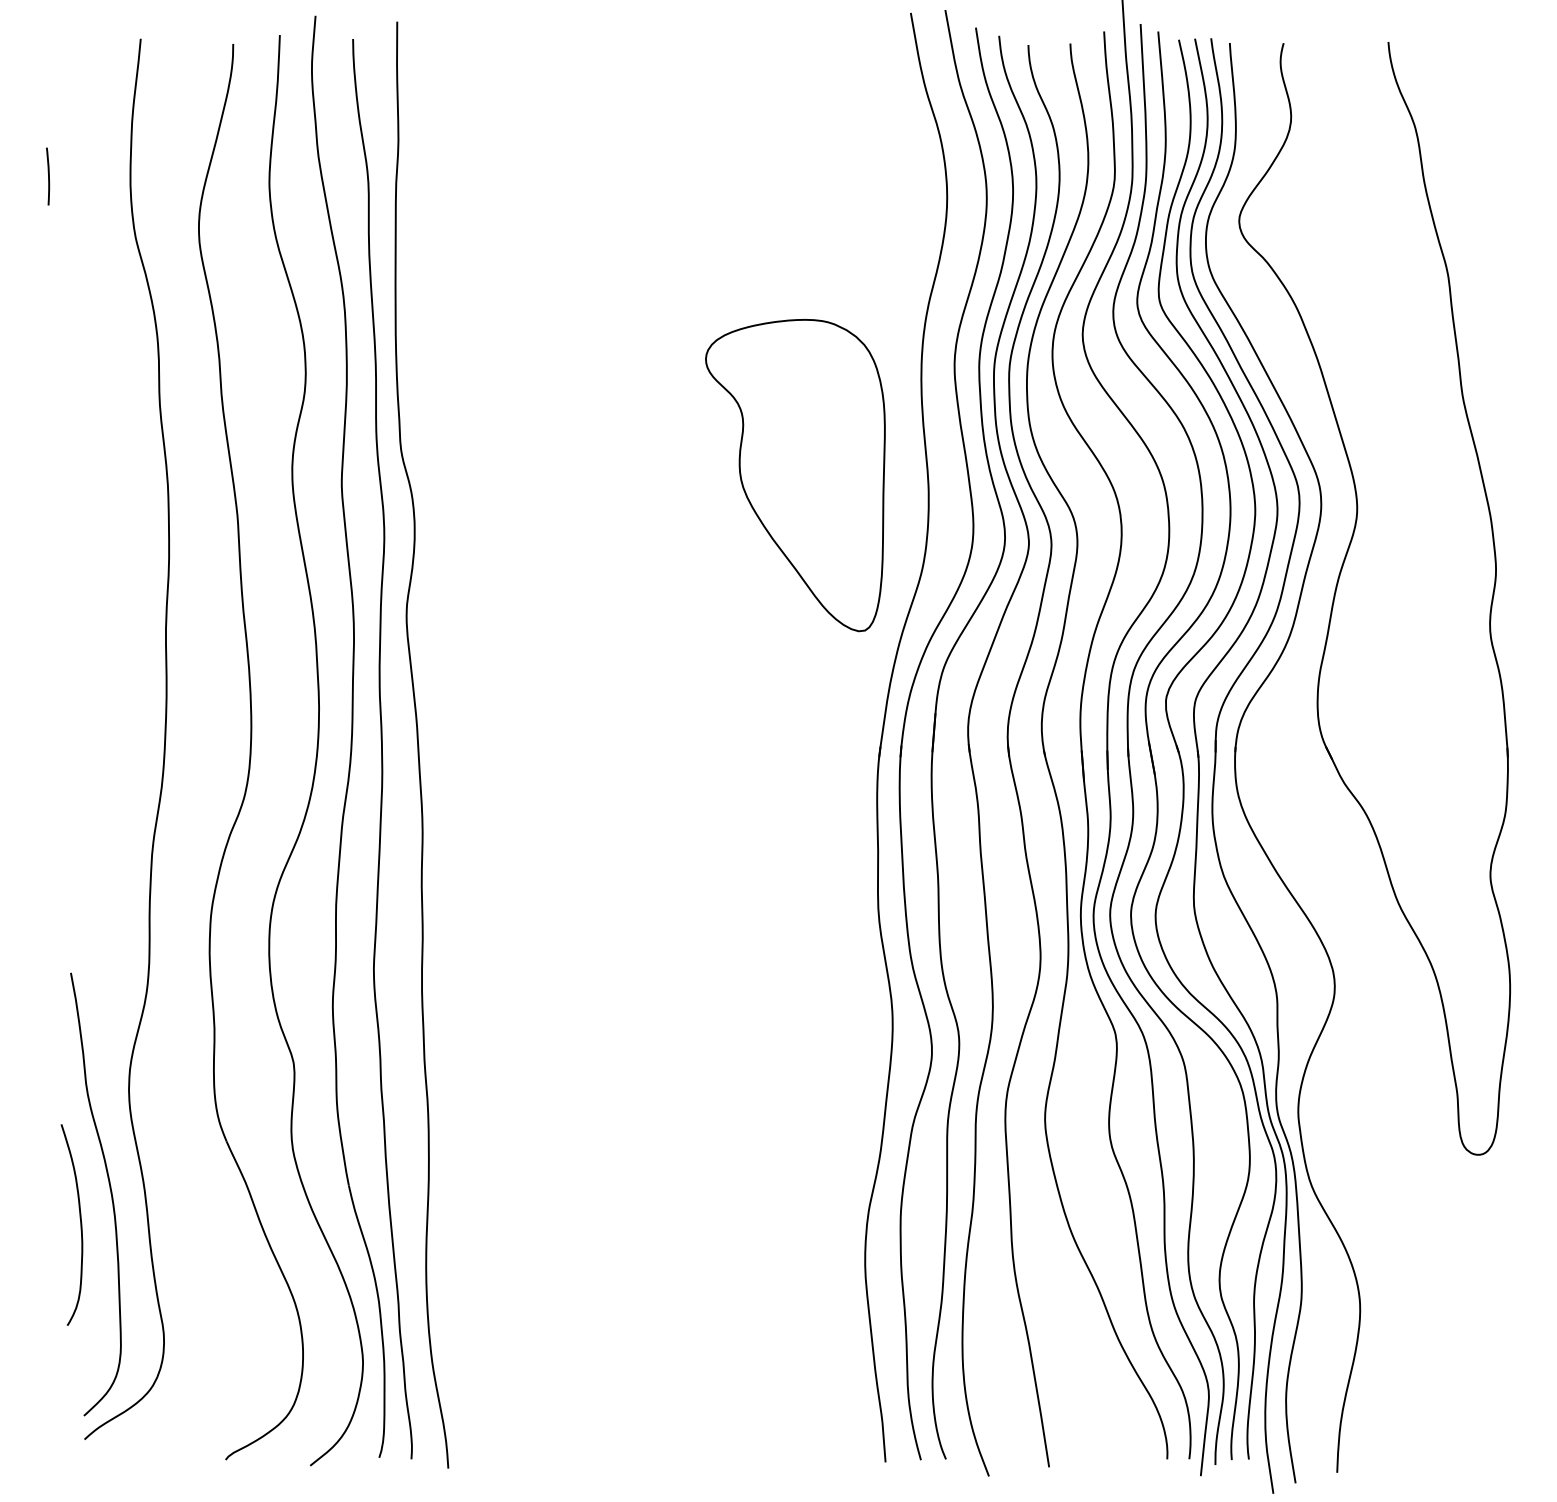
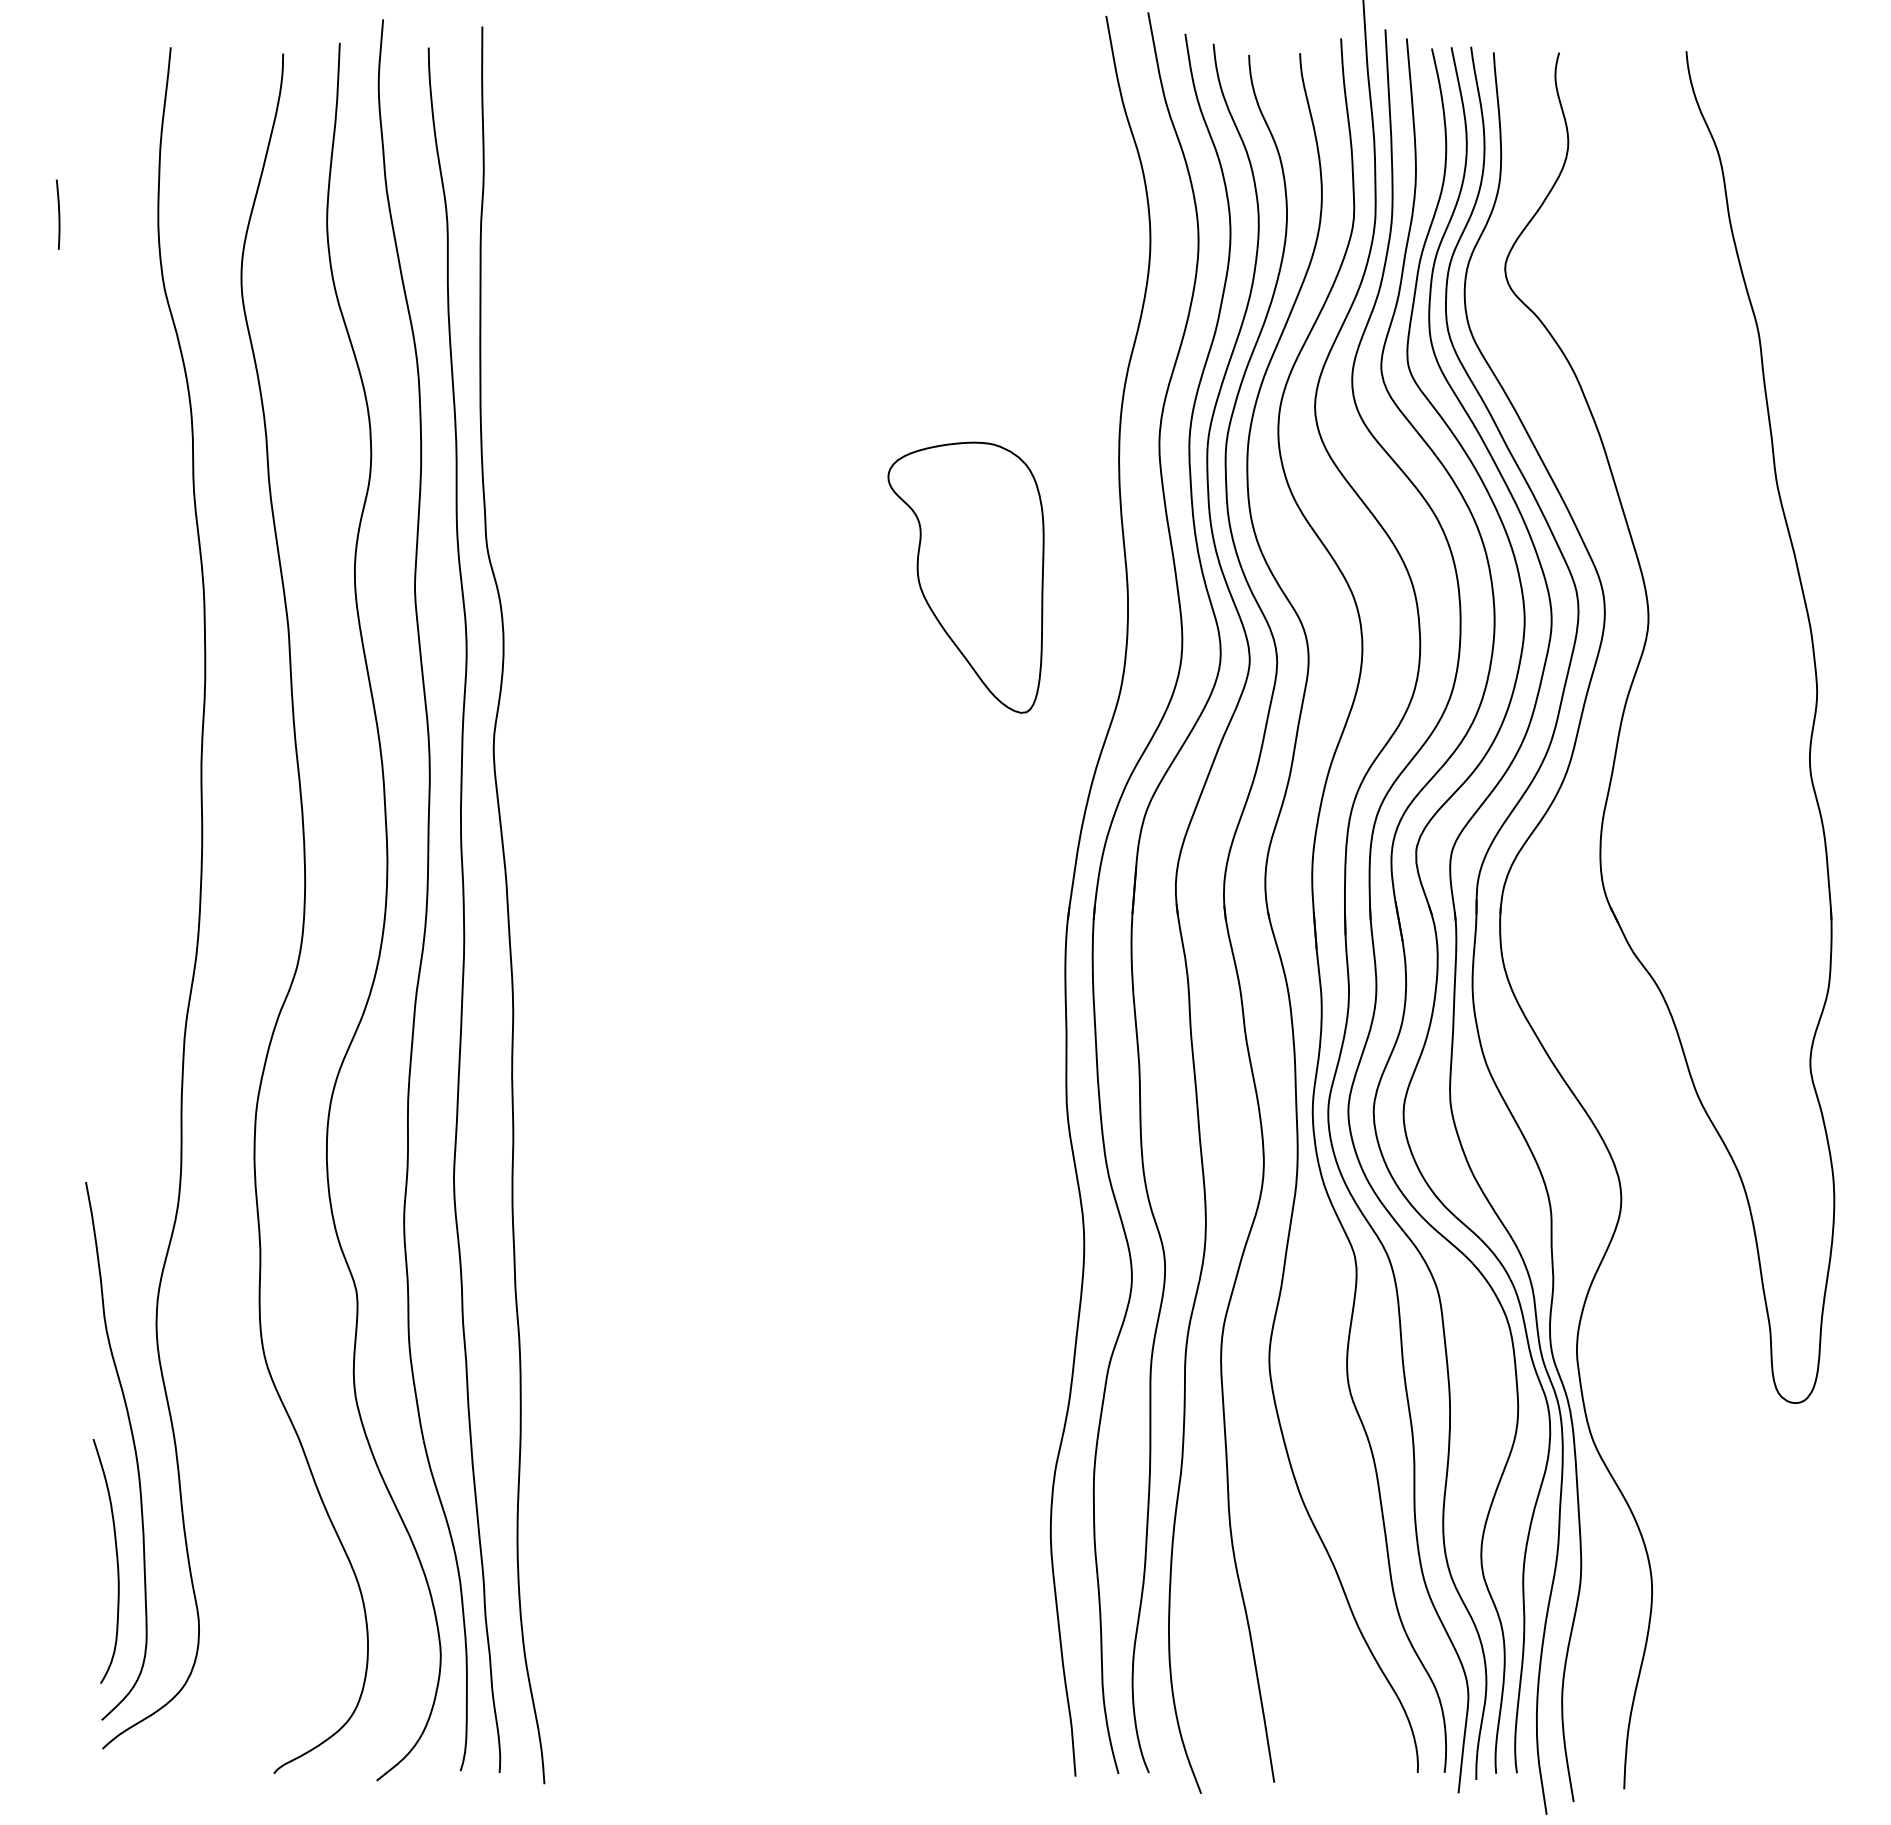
part: (794, 475) -> (965, 577), size x0.71
curve: (80, 1225) -> (116, 1561), moved

